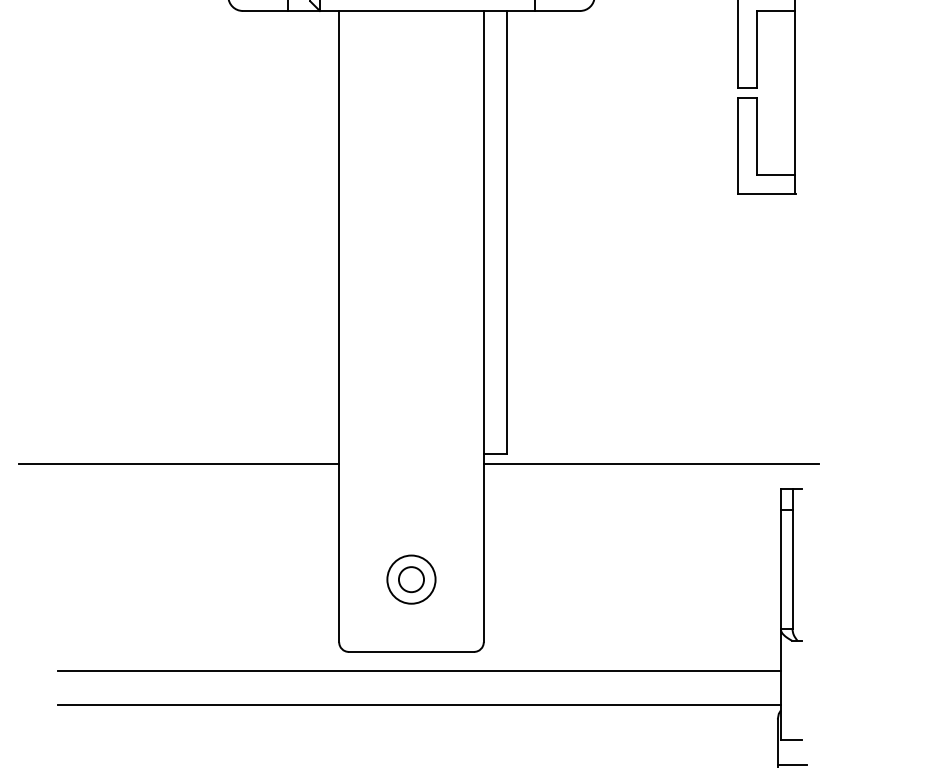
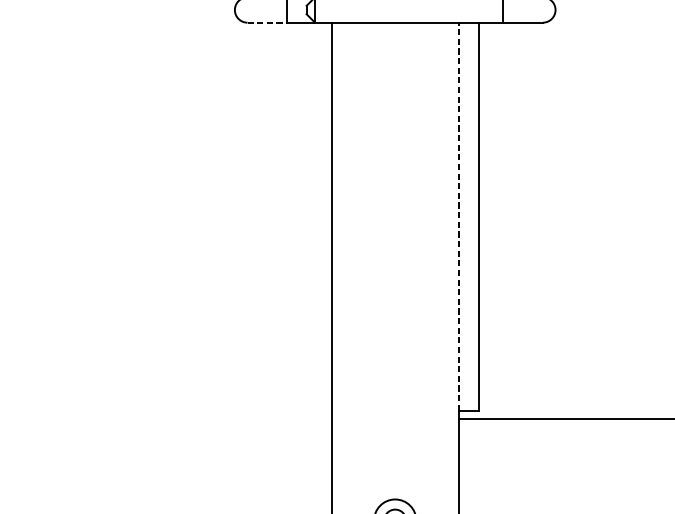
line: (265, 10) -> (267, 22), solid -> dashed
line: (483, 232) -> (458, 216), solid -> dashed
line: (179, 463) -> (192, 418), removed

